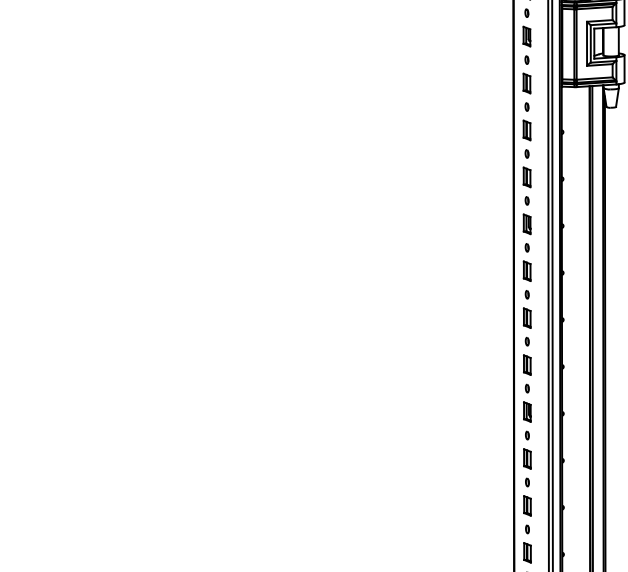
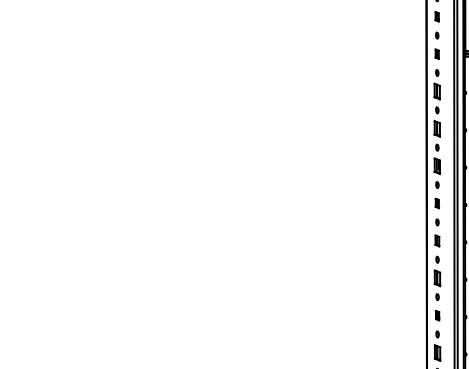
part: (526, 36) -> (436, 16), size x0.6
part: (526, 83) -> (436, 54), size x0.6
part: (526, 270) -> (436, 203), size x0.6
part: (526, 317) -> (436, 240), size x0.7
part: (527, 411) -> (437, 315), size x0.6

